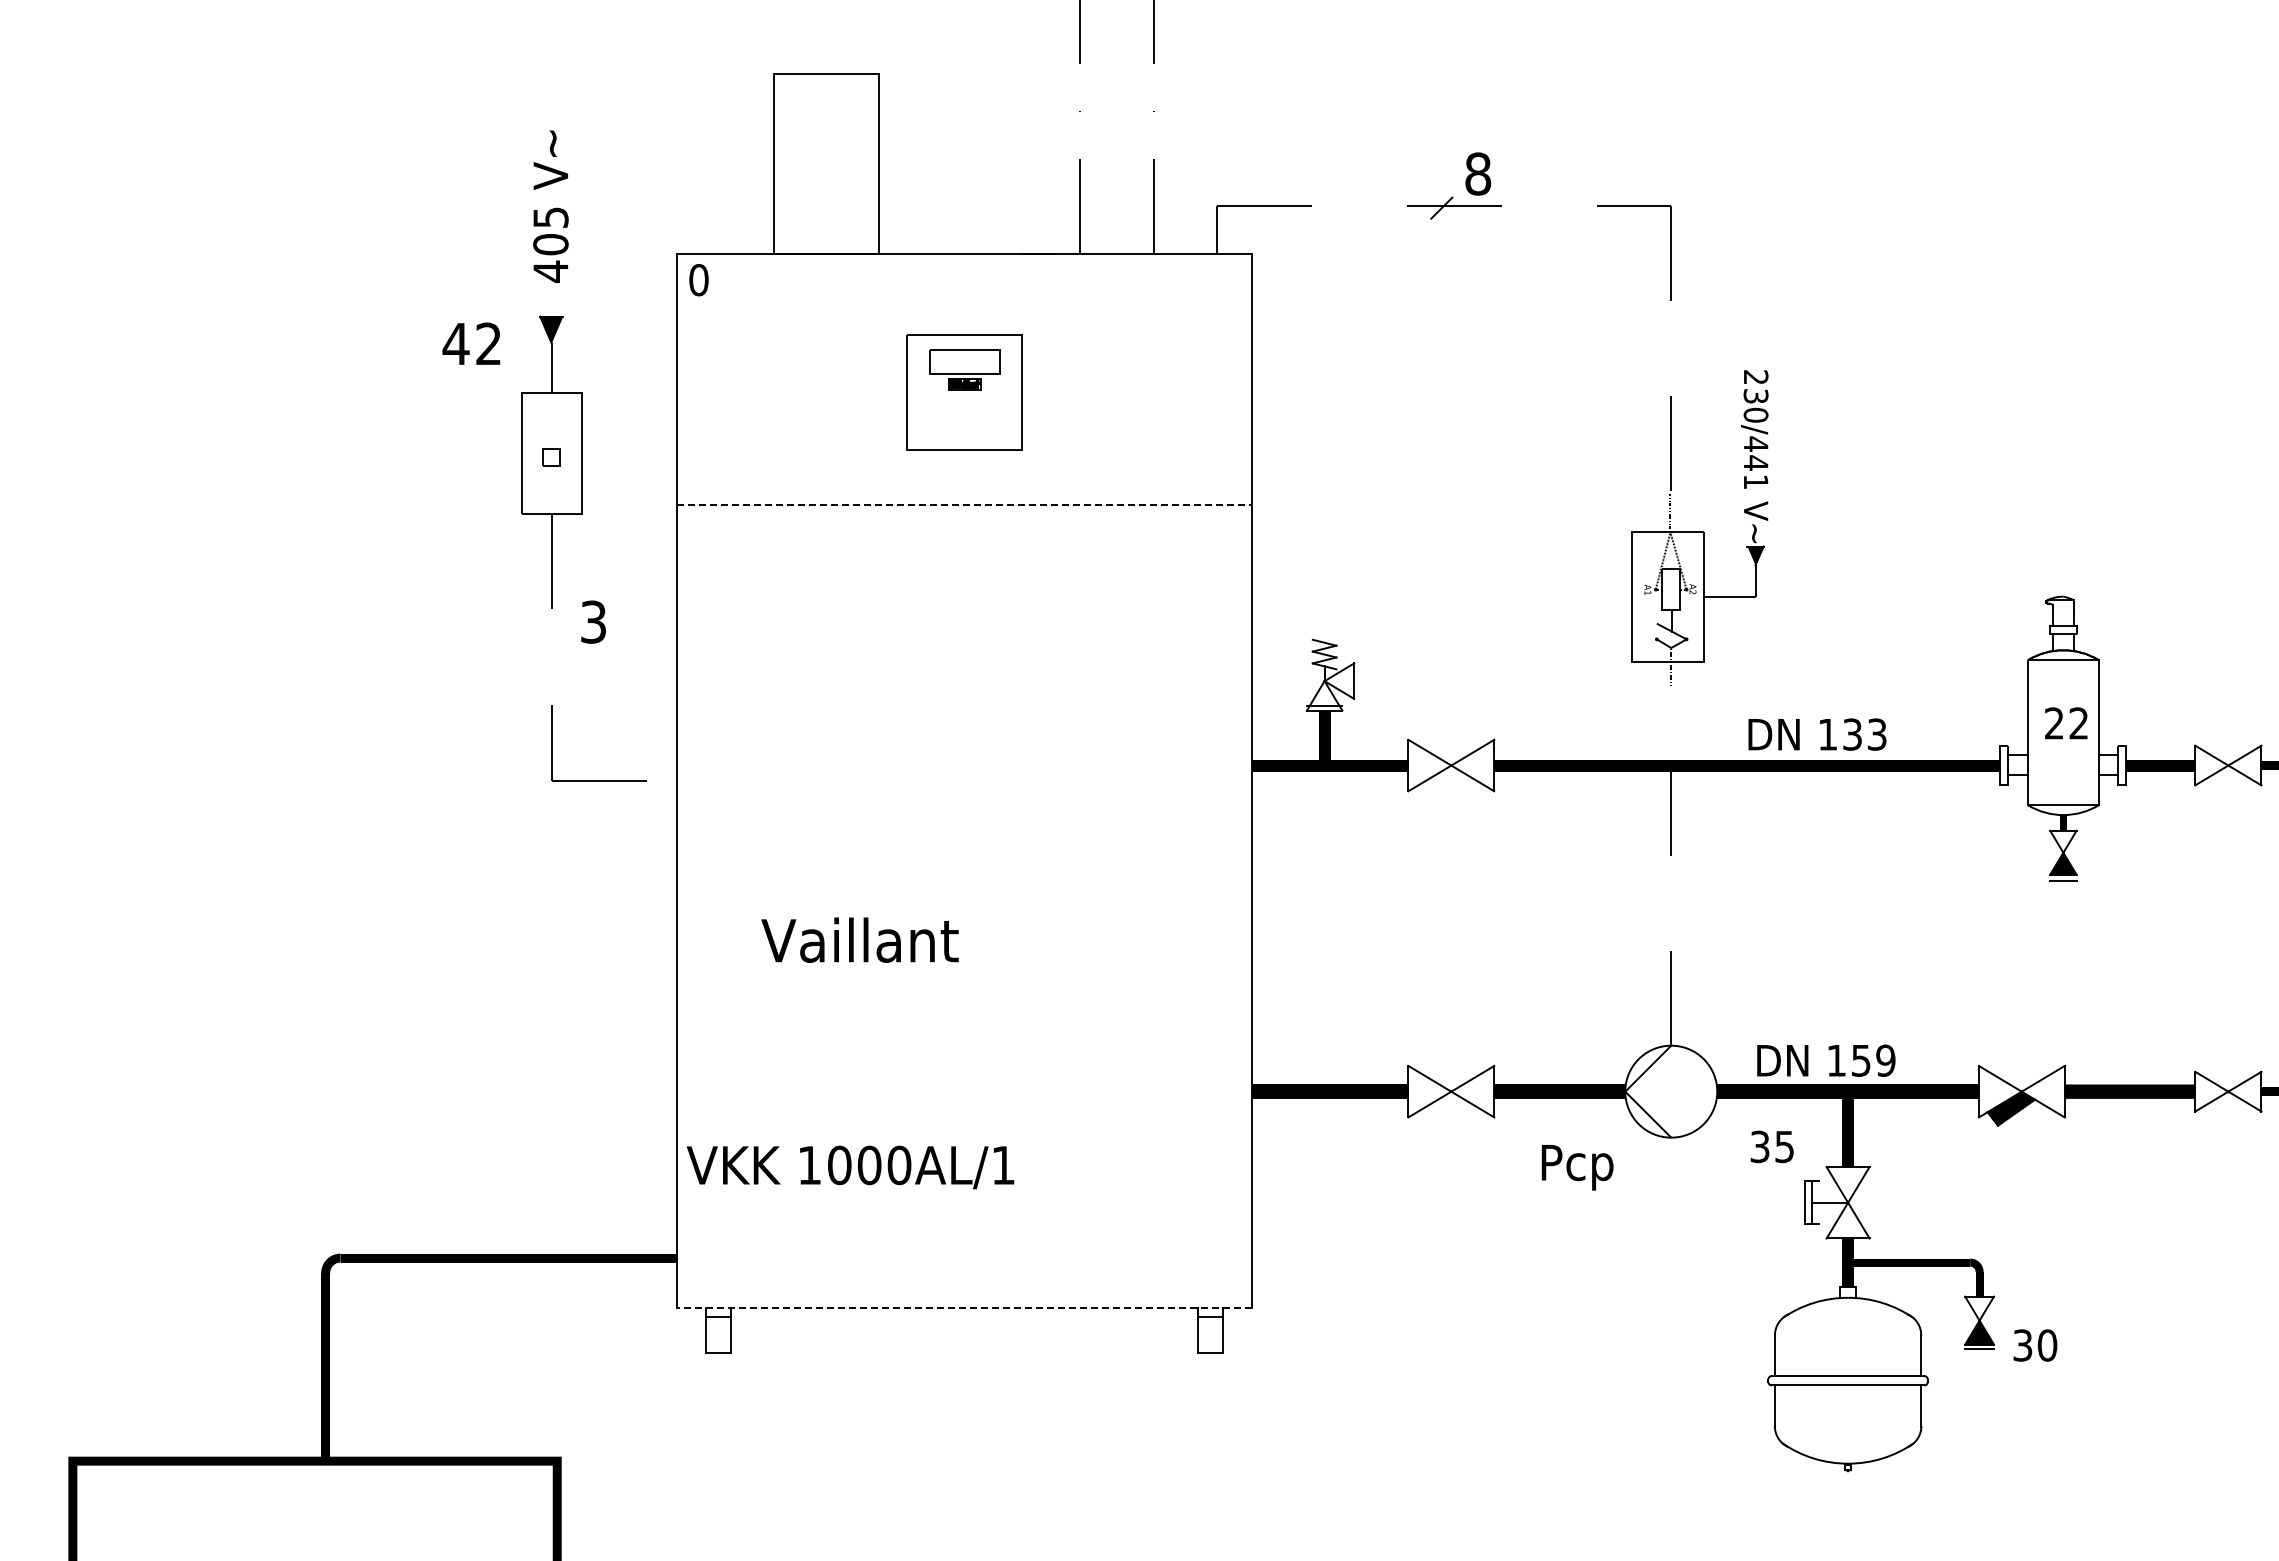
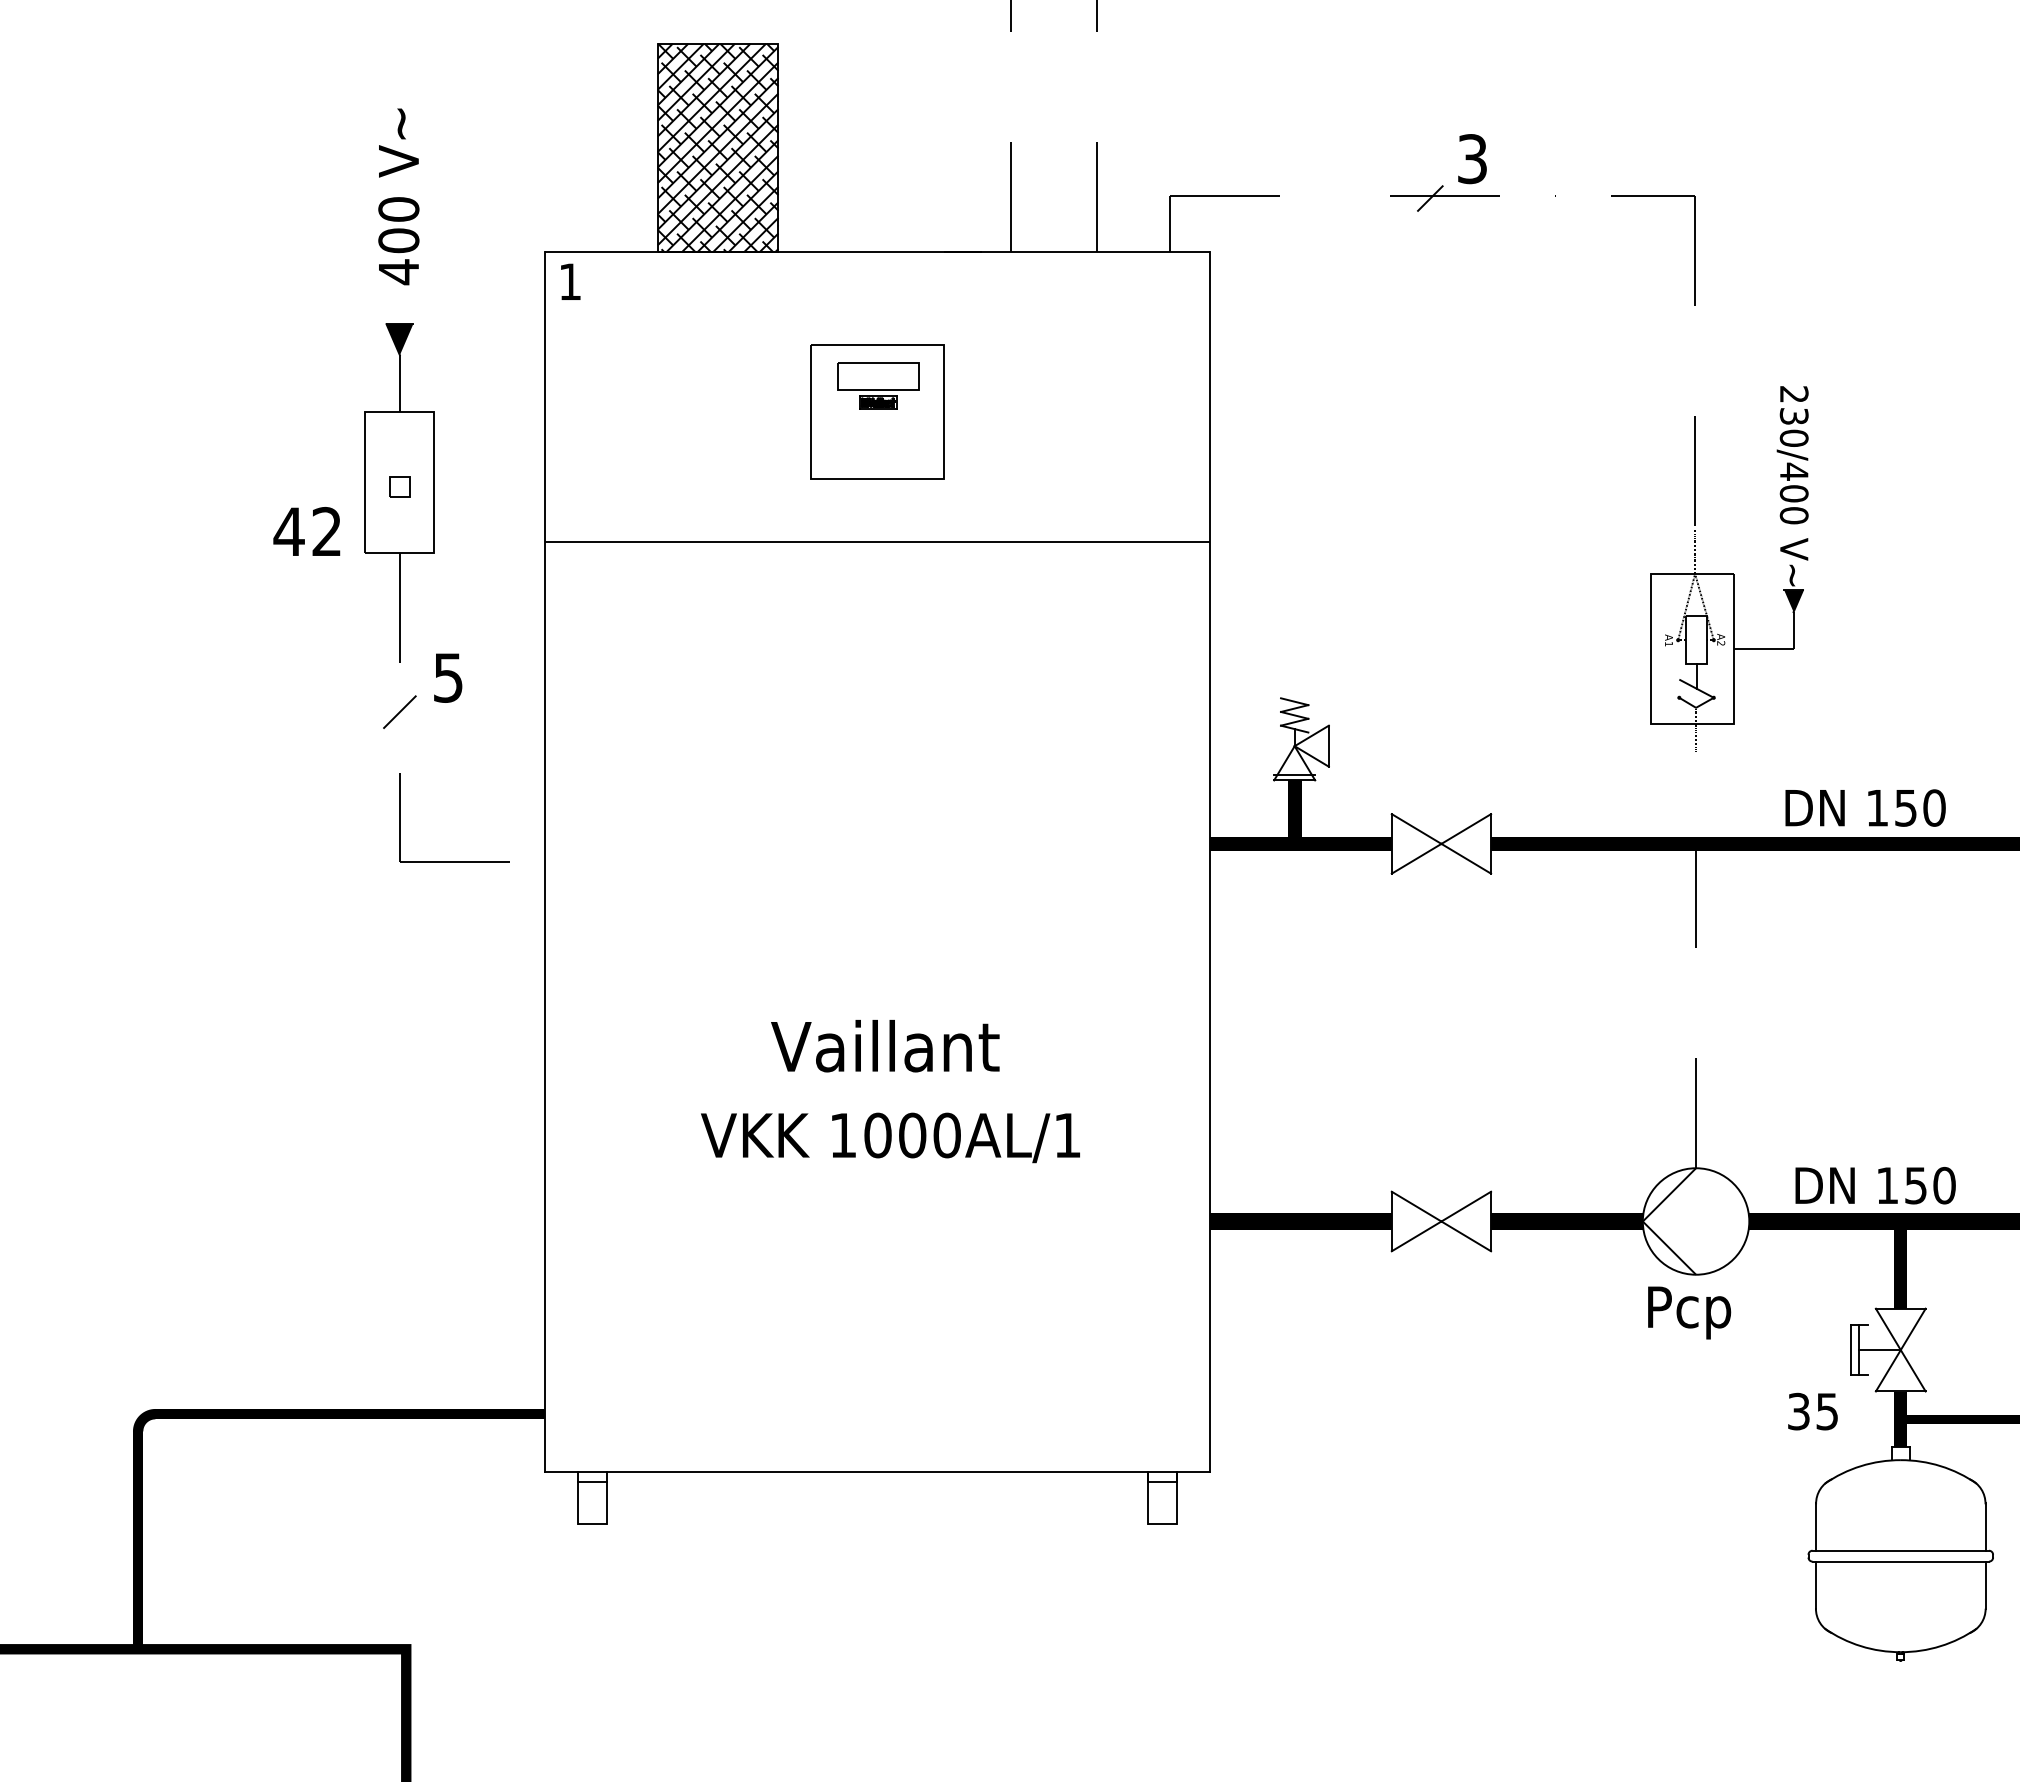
hatch: (826, 164) -> (717, 148), added
text: (1478, 173) -> (1472, 158), 8 -> 3
text: (550, 217) -> (398, 209), 405 -> 400
text: (698, 280) -> (569, 282), 0 -> 1
text: (471, 343) -> (306, 531), moved
text: (1755, 472) -> (1793, 504), 230/441 -> 230/400
line: (964, 505) -> (877, 542), dashed -> solid
text: (593, 621) -> (448, 677), 3 -> 5
line: (551, 651) -> (399, 711), added
text: (1864, 734) -> (1919, 807), 133 -> 150
text: (859, 939) -> (884, 1045), moved
text: (1885, 1060) -> (1944, 1185), 159 -> 150
text: (1771, 1146) -> (1812, 1411), moved
text: (850, 1167) -> (890, 1137), moved
text: (1577, 1167) -> (1689, 1312), moved
line: (963, 1308) -> (876, 1472), dashed -> solid

